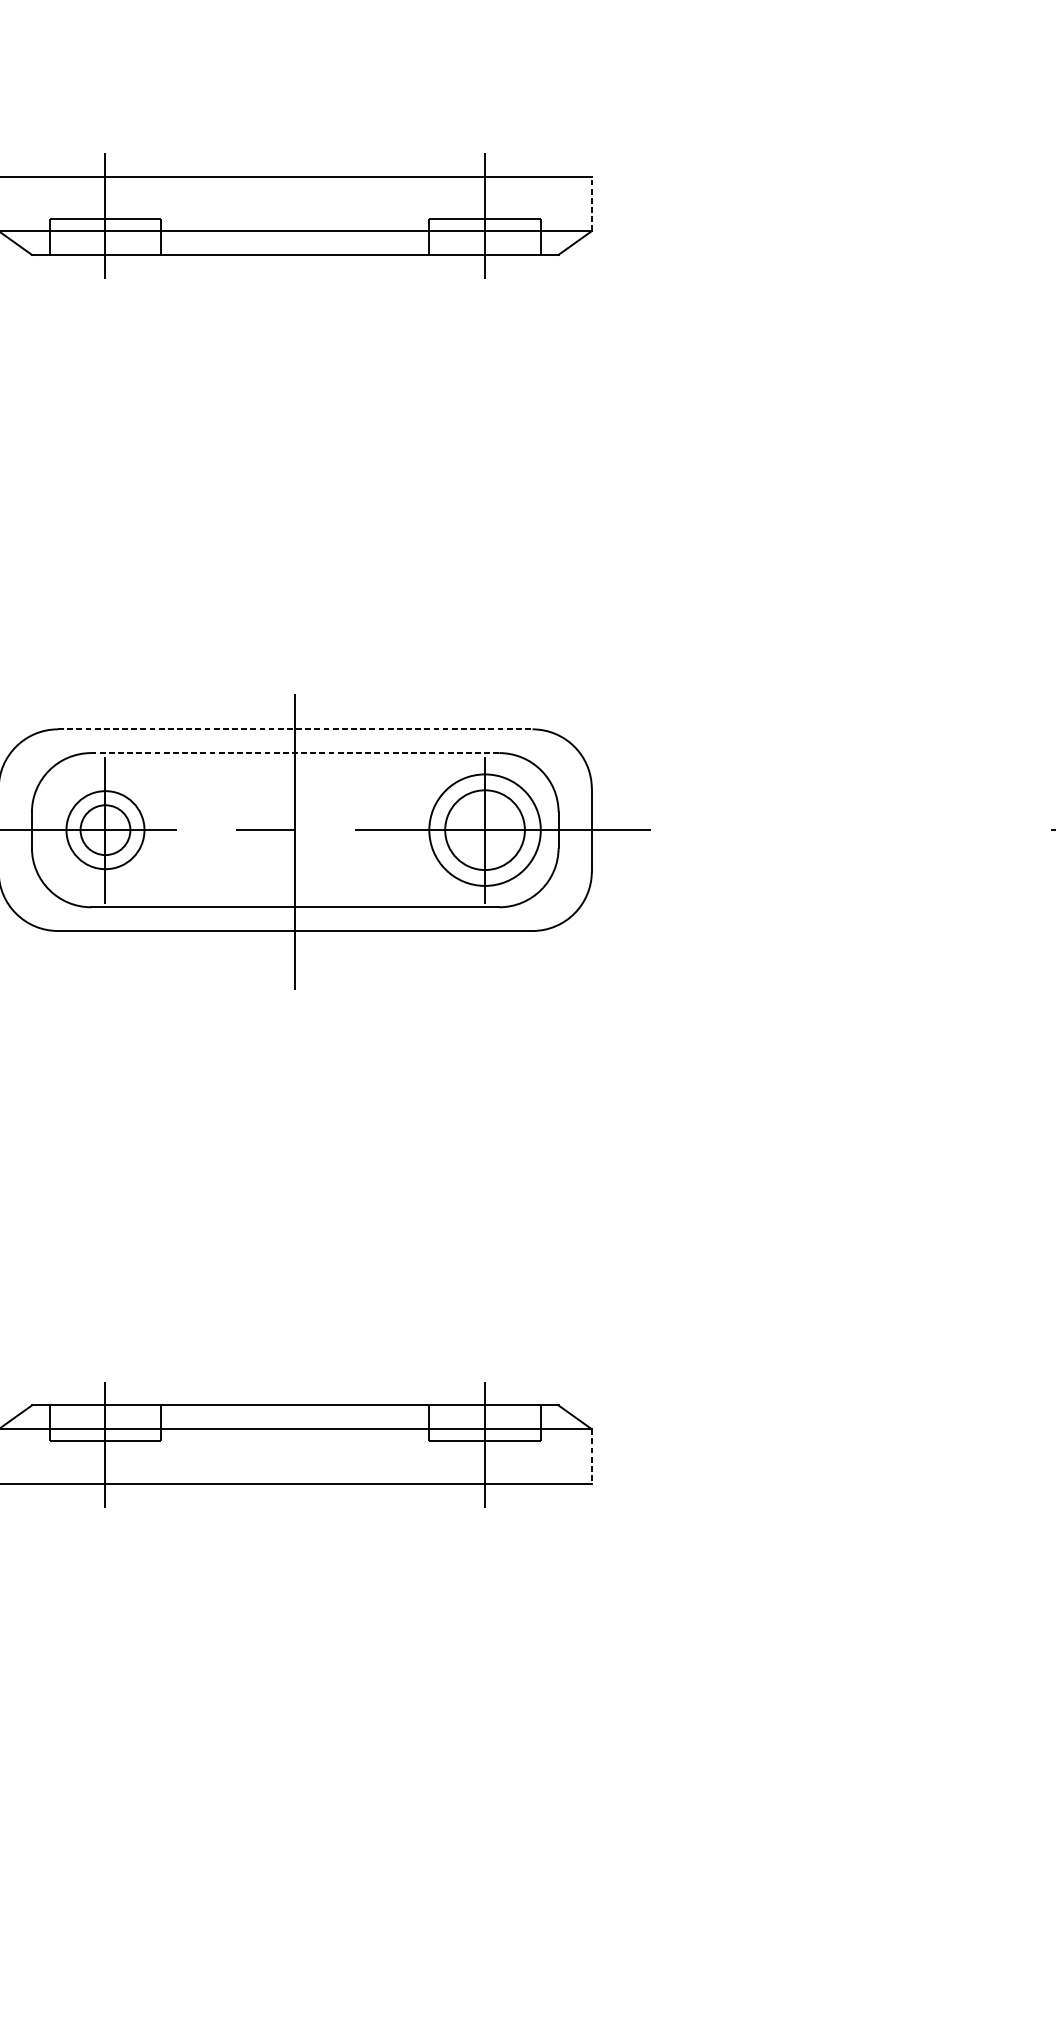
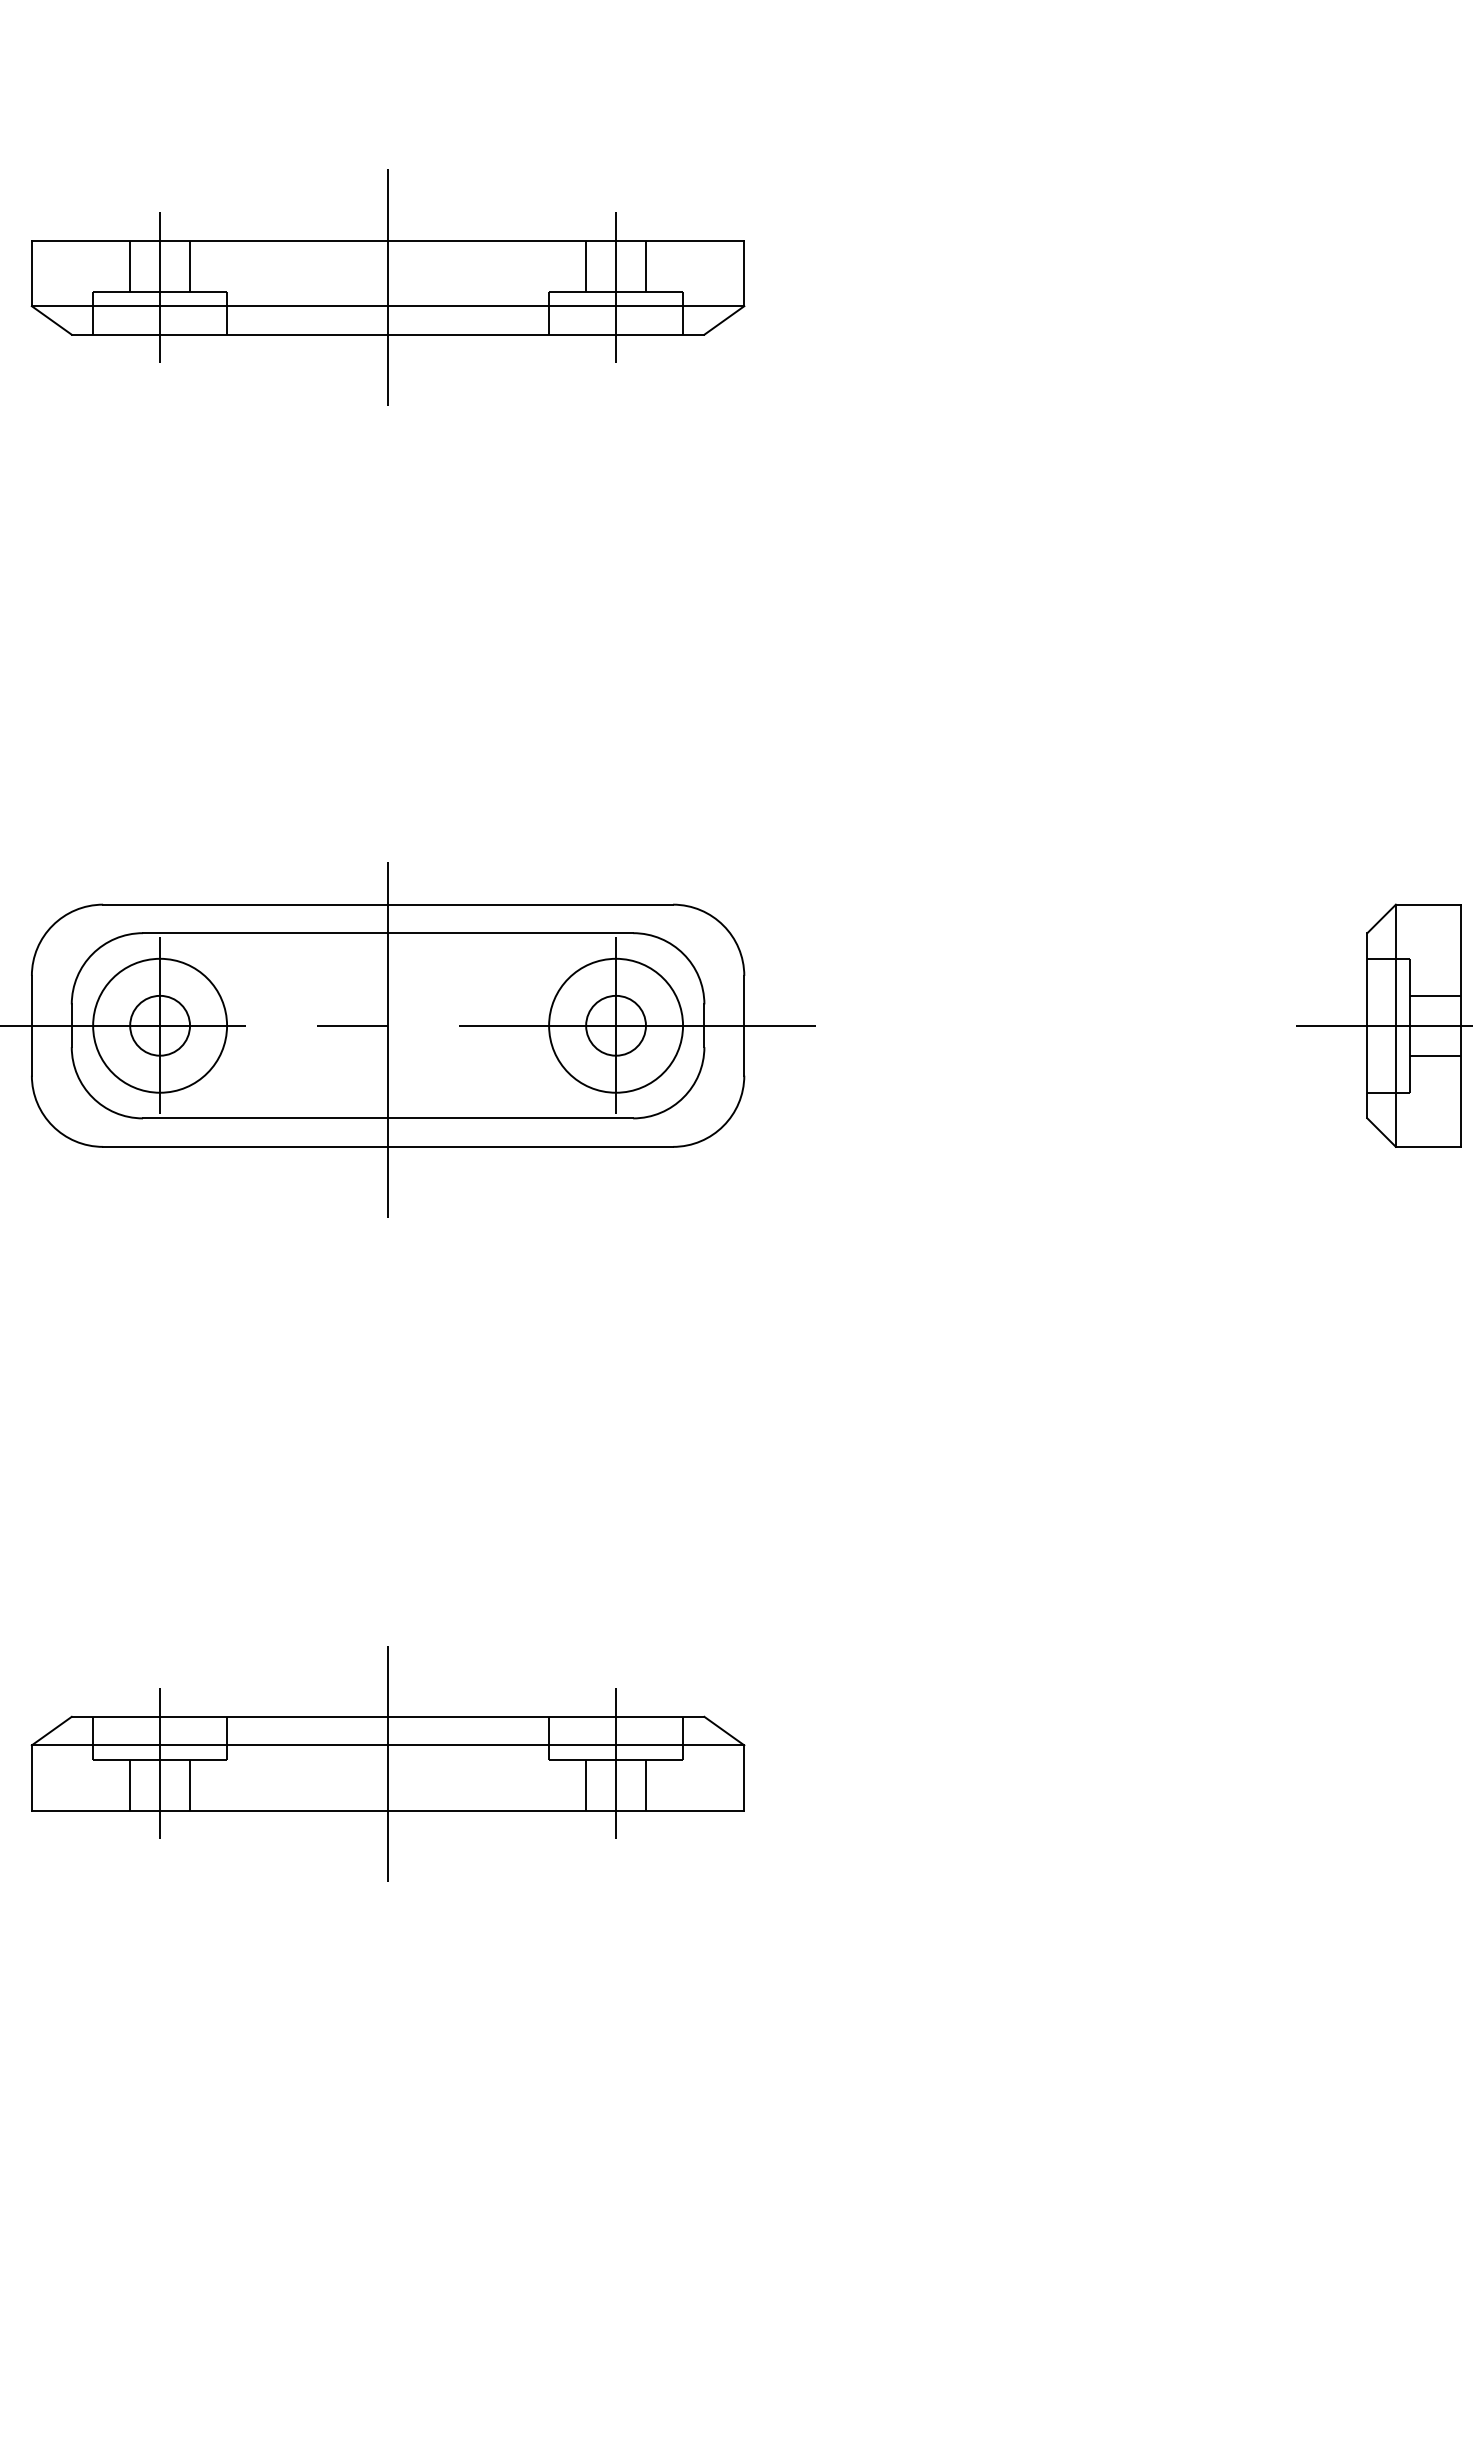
line: (80, 197) -> (130, 265), added
line: (130, 197) -> (190, 265), added
line: (460, 197) -> (586, 265), added
line: (509, 197) -> (645, 265), added
line: (591, 203) -> (744, 273), dashed -> solid
line: (295, 215) -> (388, 287), added
line: (295, 729) -> (388, 904), dashed -> solid
line: (294, 753) -> (387, 933), dashed -> solid
circle: (105, 829) -> (160, 1025), size x1.43
circle: (484, 829) -> (615, 1025), size x0.62
line: (295, 1444) -> (388, 1763), added
line: (591, 1456) -> (744, 1778), dashed -> solid
line: (80, 1461) -> (130, 1784), added
line: (130, 1461) -> (190, 1784), added
line: (460, 1461) -> (586, 1784), added
line: (509, 1461) -> (645, 1784), added

